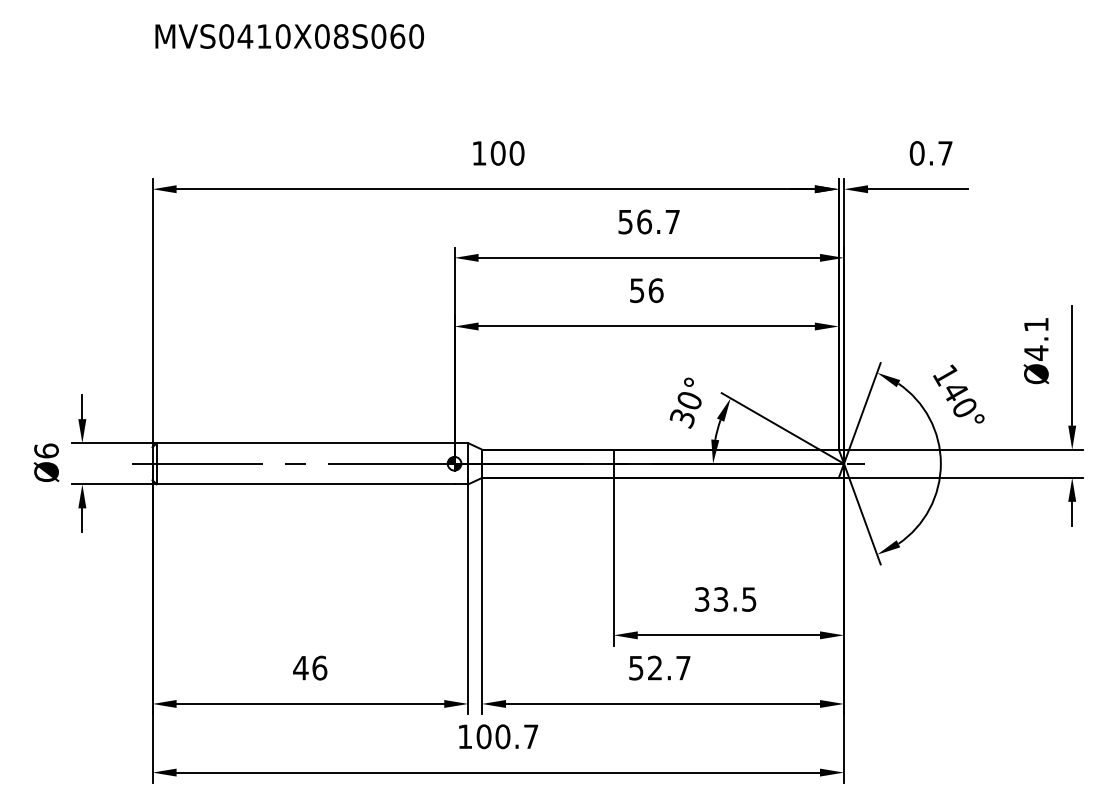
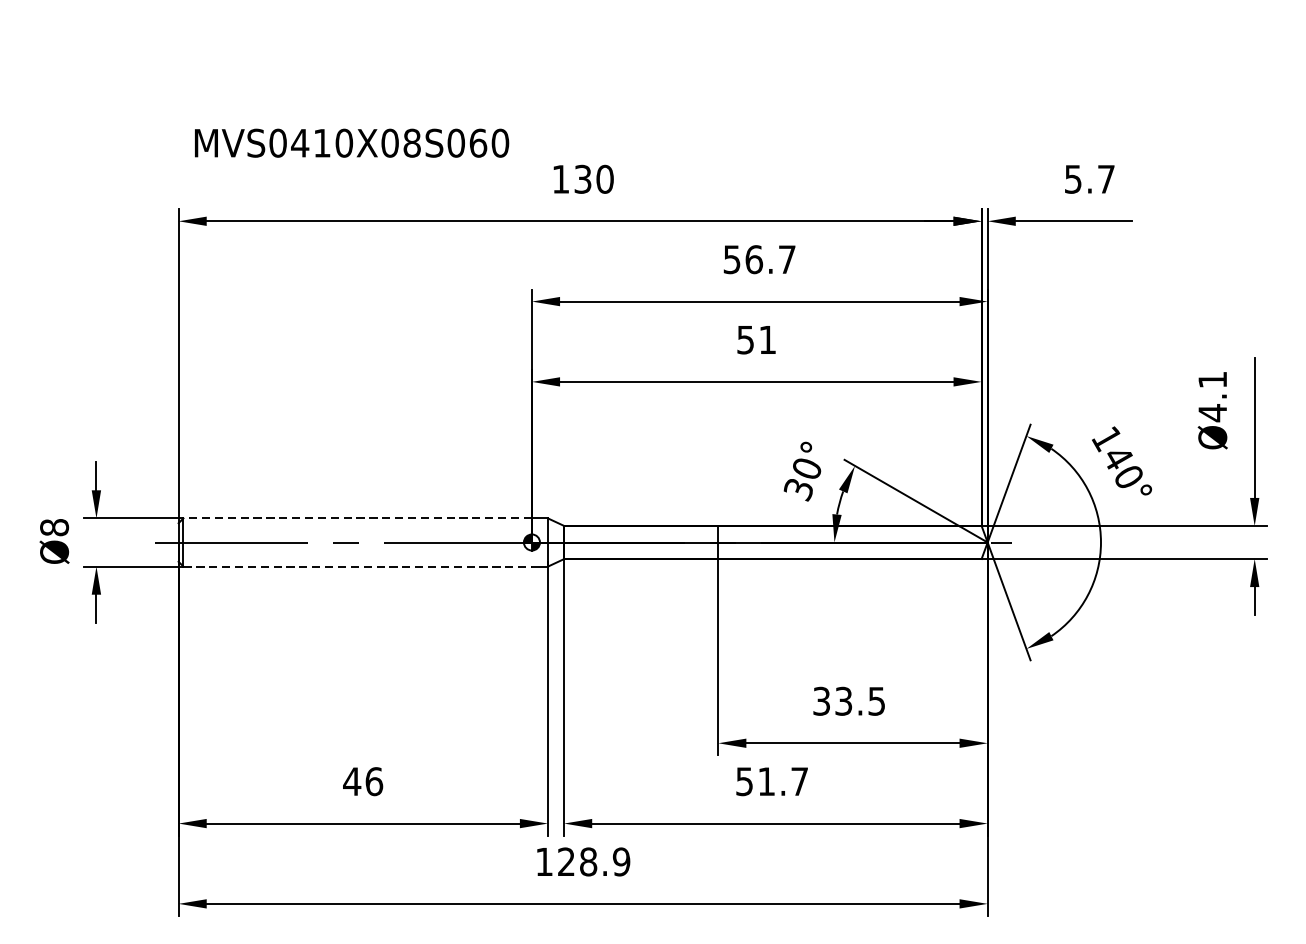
text: (289, 36) -> (351, 143), moved
text: (497, 153) -> (582, 179), 100 -> 130
text: (916, 153) -> (1072, 179), 0.7 -> 5.7
text: (655, 290) -> (767, 339), 56 -> 51
line: (305, 443) -> (357, 518), solid -> dashed
text: (46, 450) -> (54, 526), Ø6 -> Ø8
line: (305, 484) -> (357, 566), solid -> dashed
text: (654, 667) -> (765, 780), 52.7 -> 51.7
text: (507, 736) -> (593, 861), 100.7 -> 128.9

